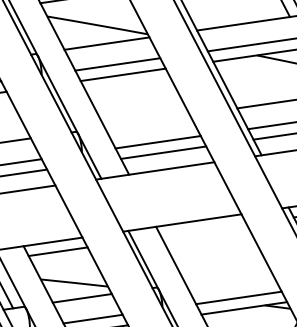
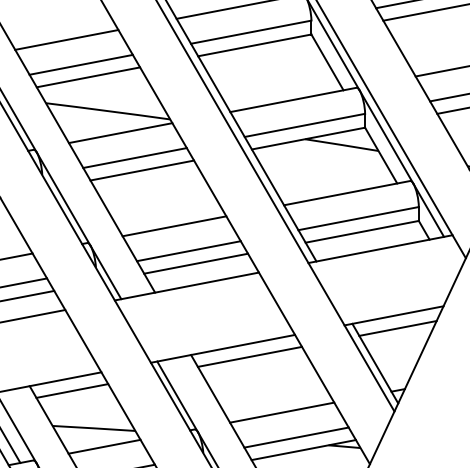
line: (147, 121) -> (174, 226), added
line: (203, 230) -> (249, 356), added
line: (228, 277) -> (282, 412), added

